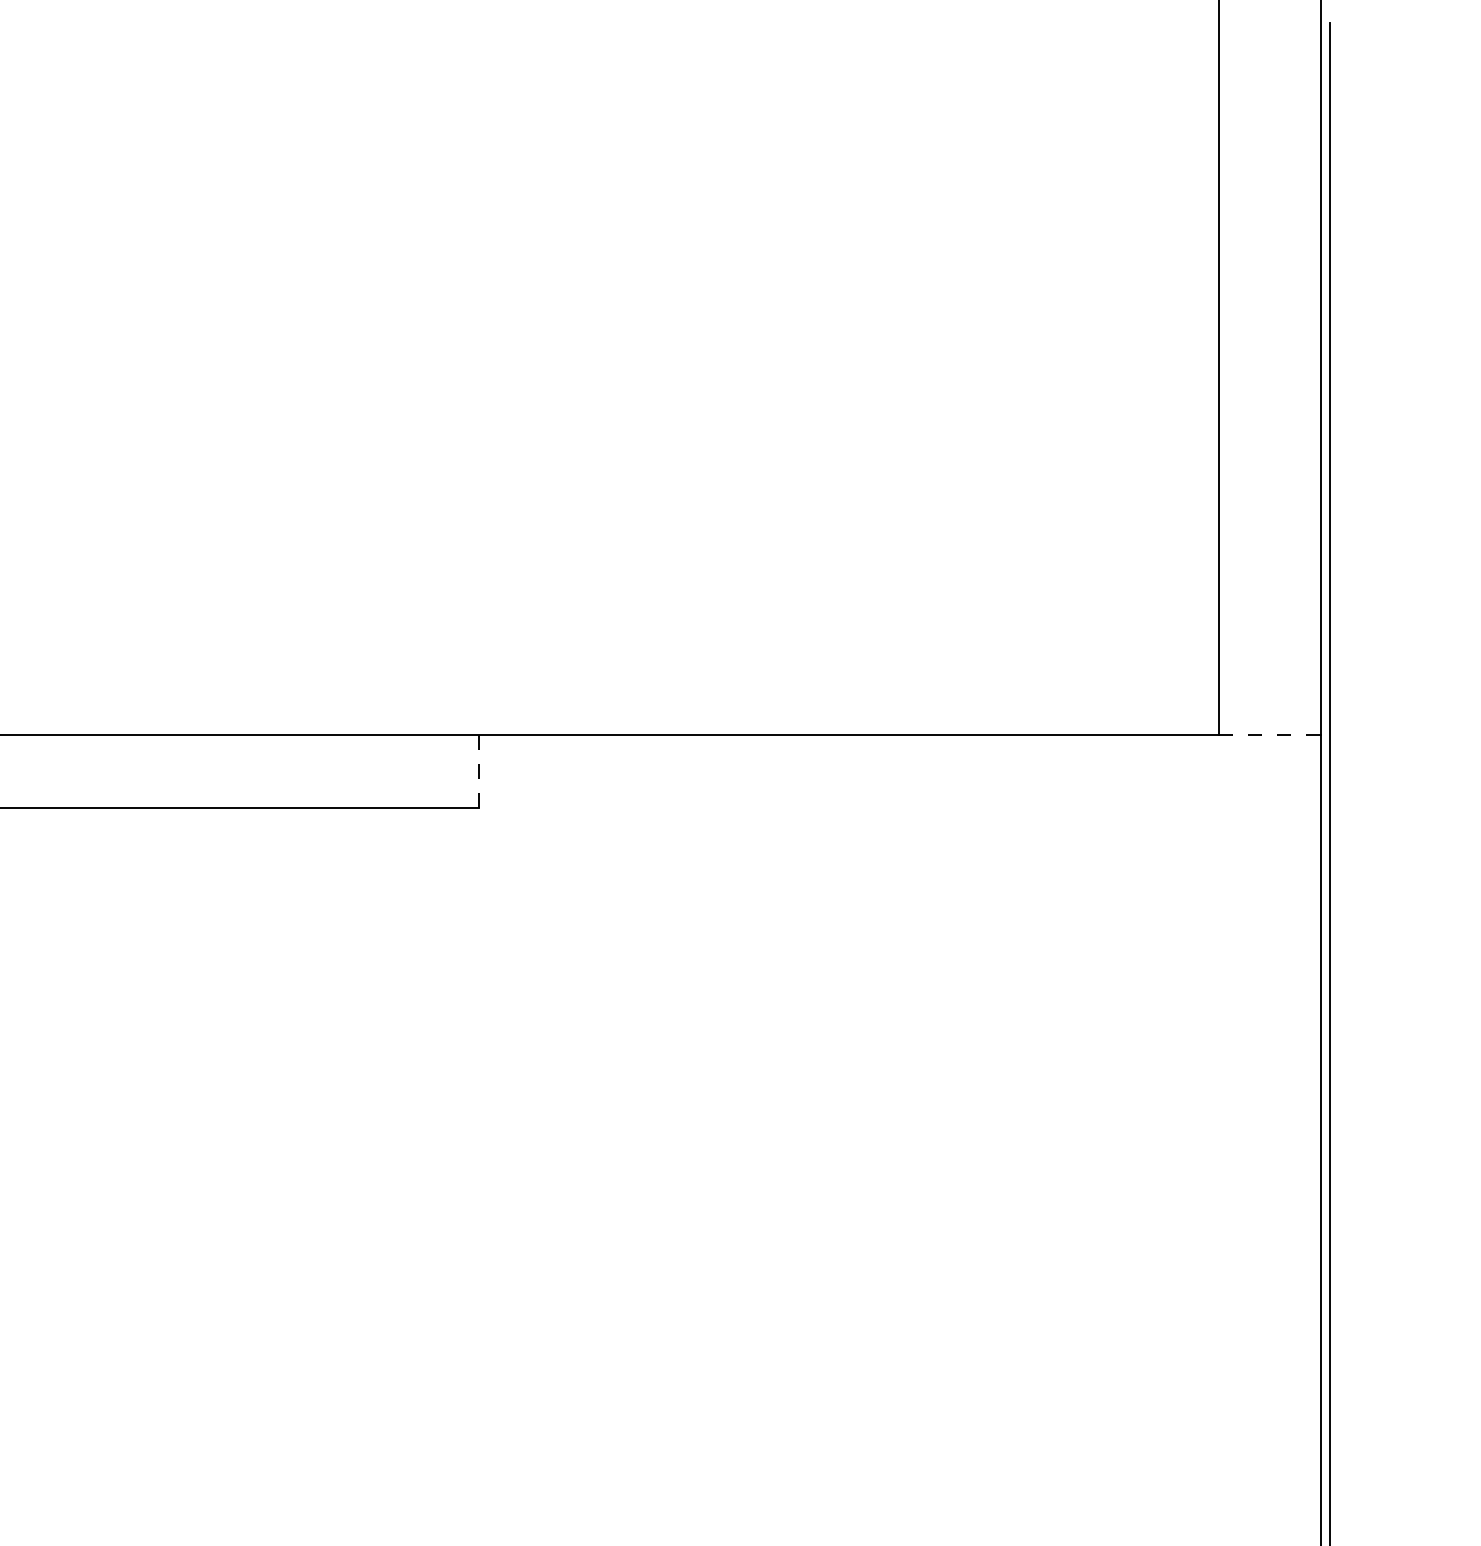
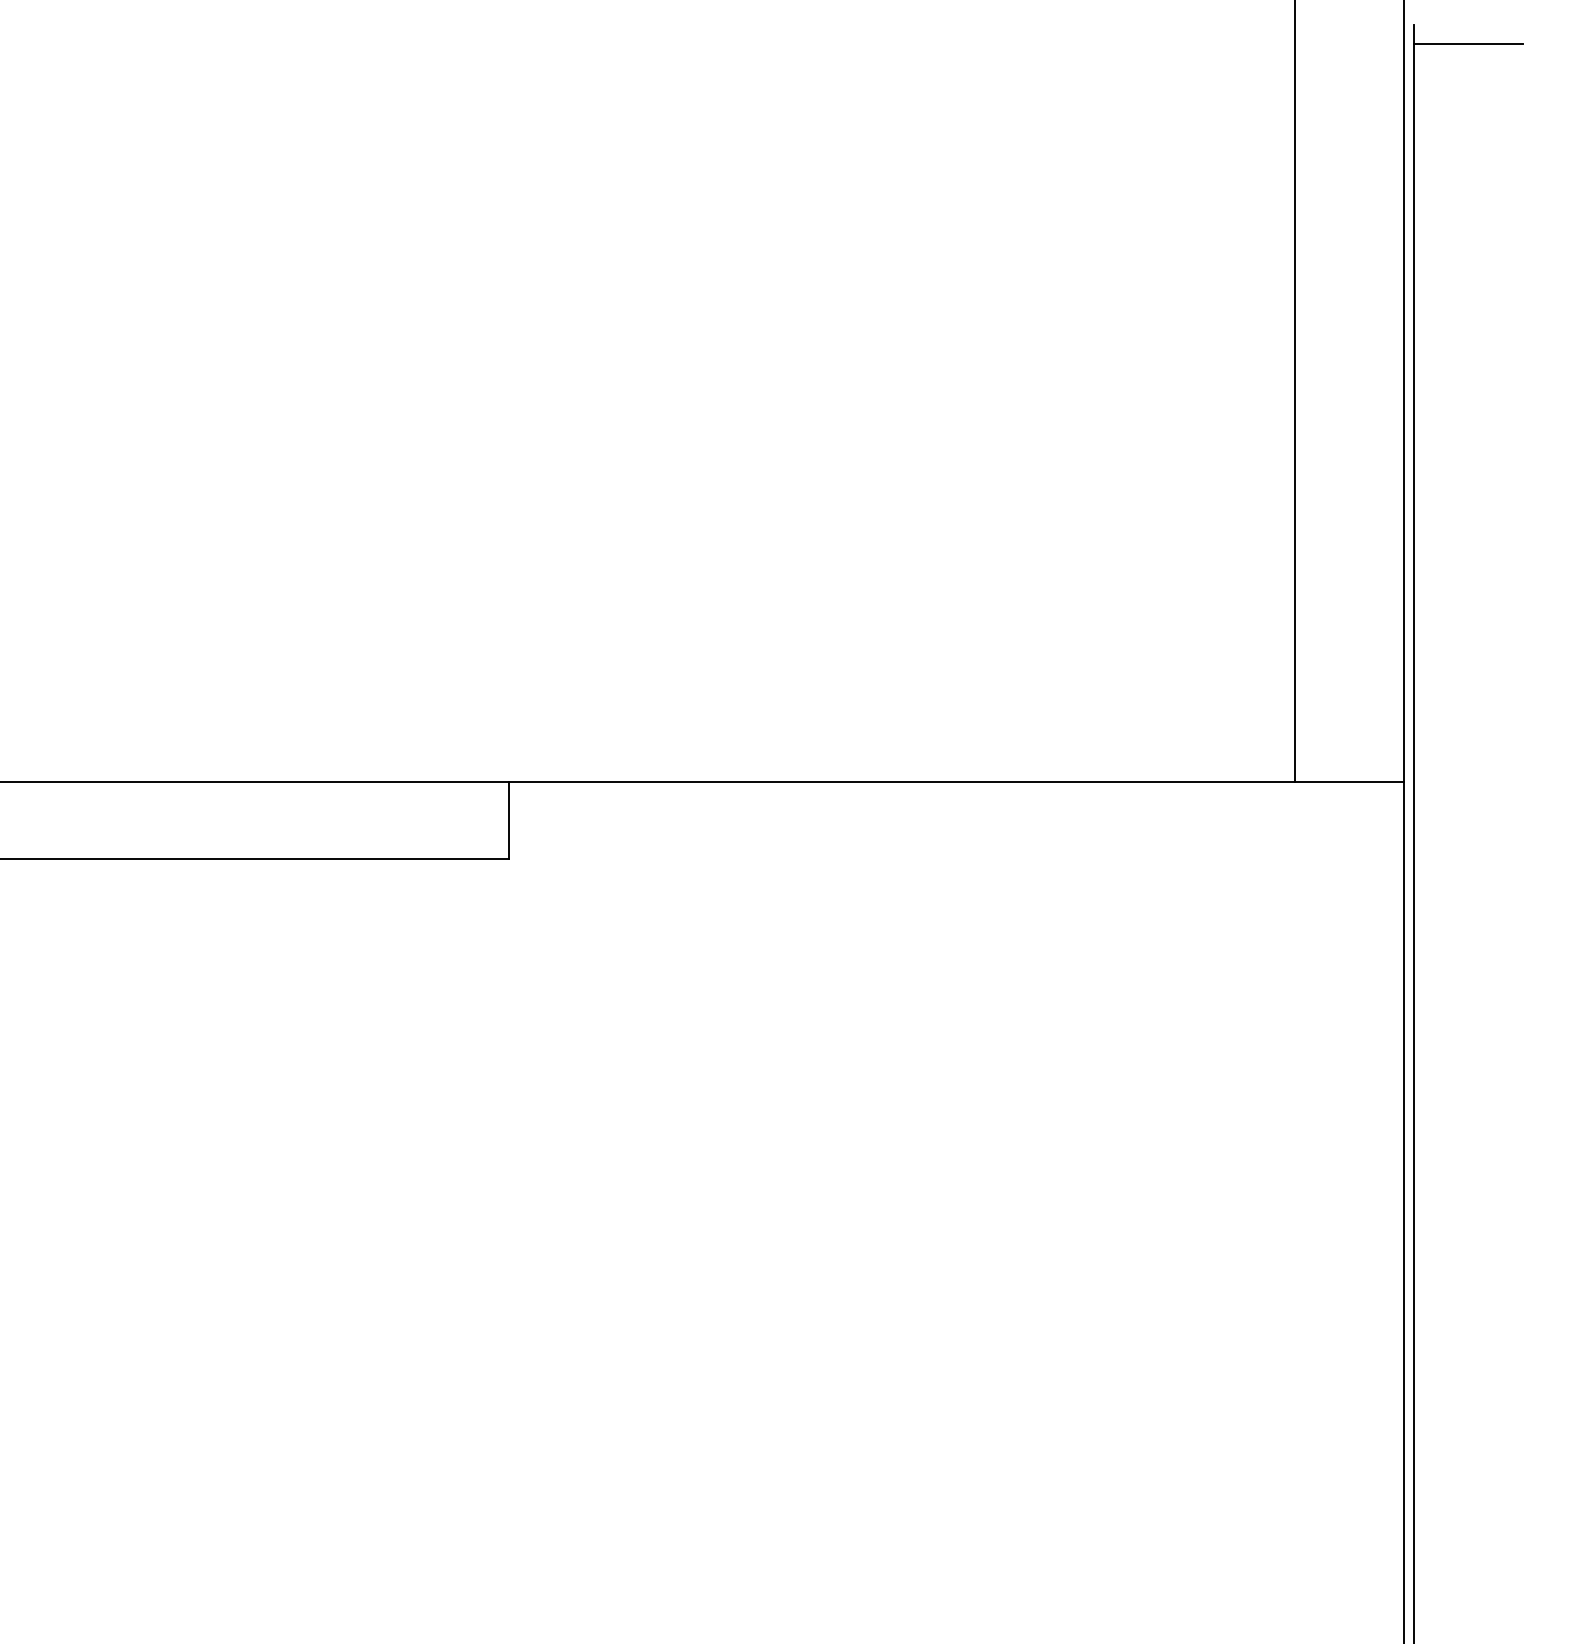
line: (1381, 40) -> (1468, 43), added
line: (1269, 735) -> (1349, 782), dashed -> solid
line: (479, 771) -> (509, 820), dashed -> solid

